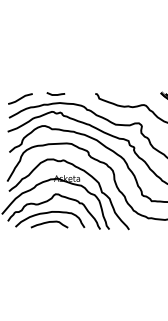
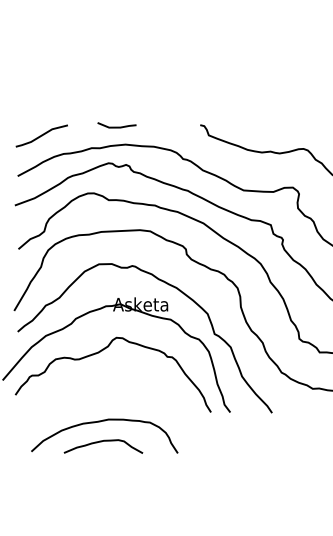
part: (50, 219) -> (105, 435), moved

